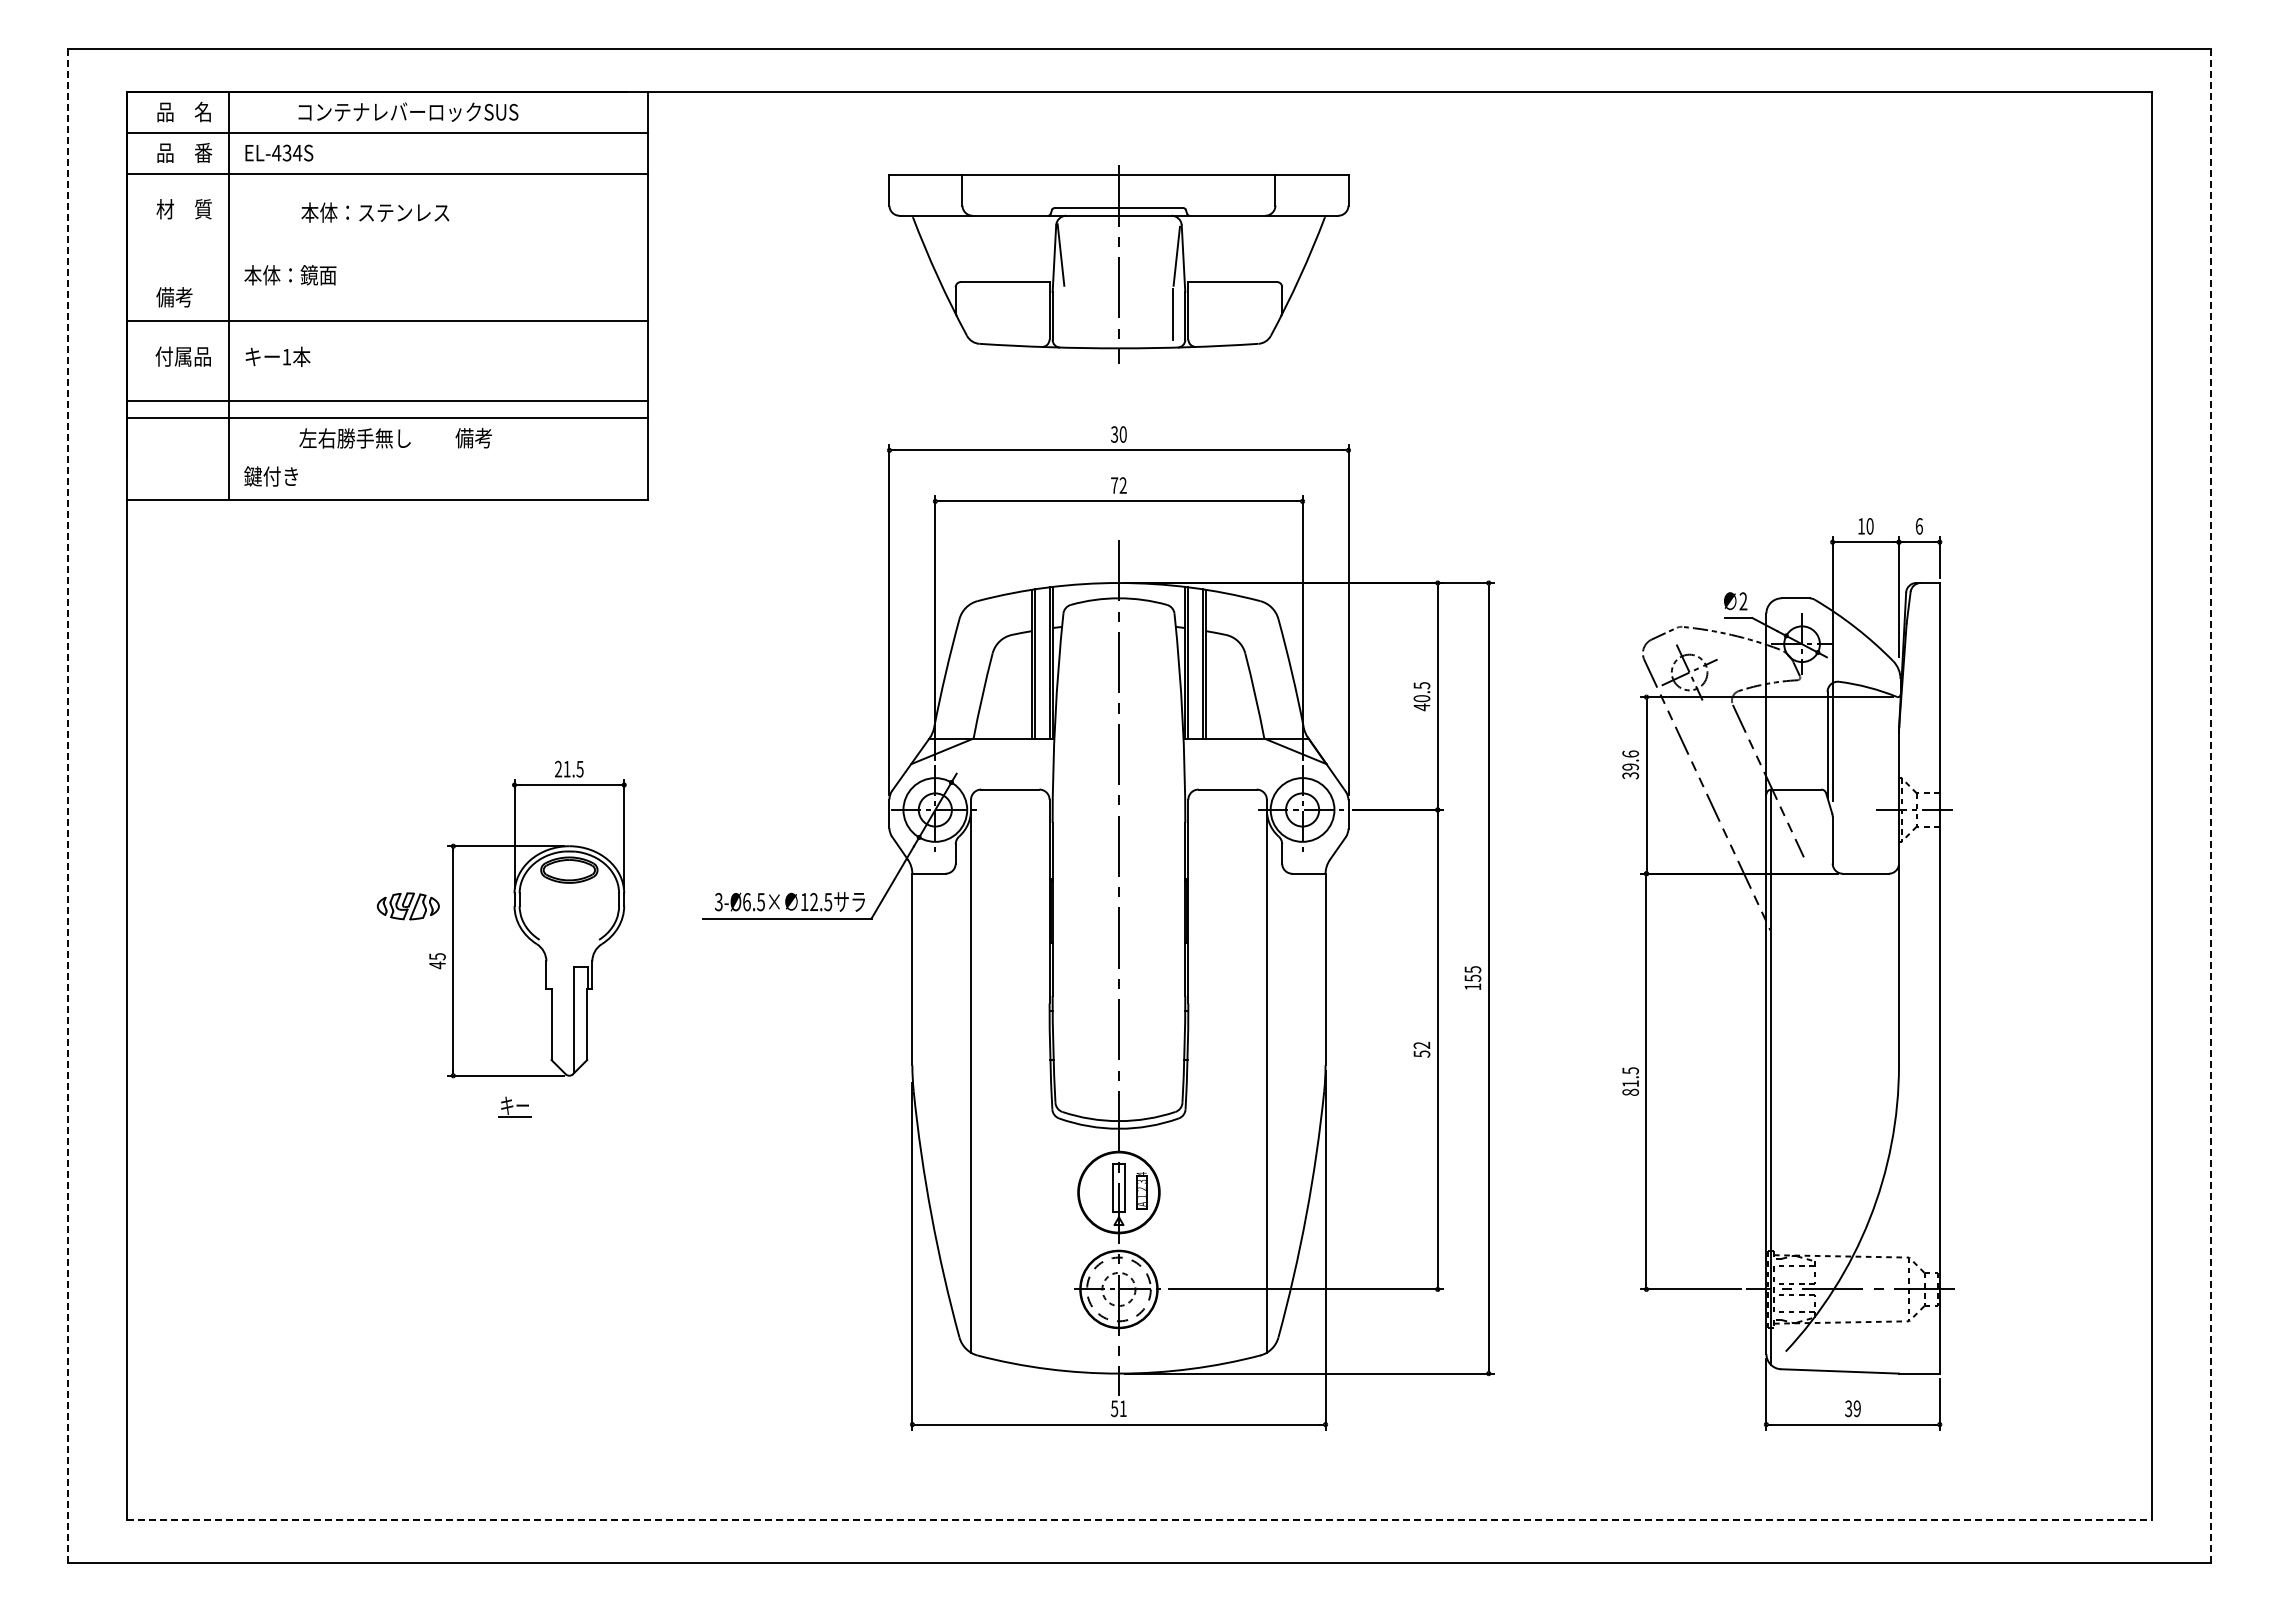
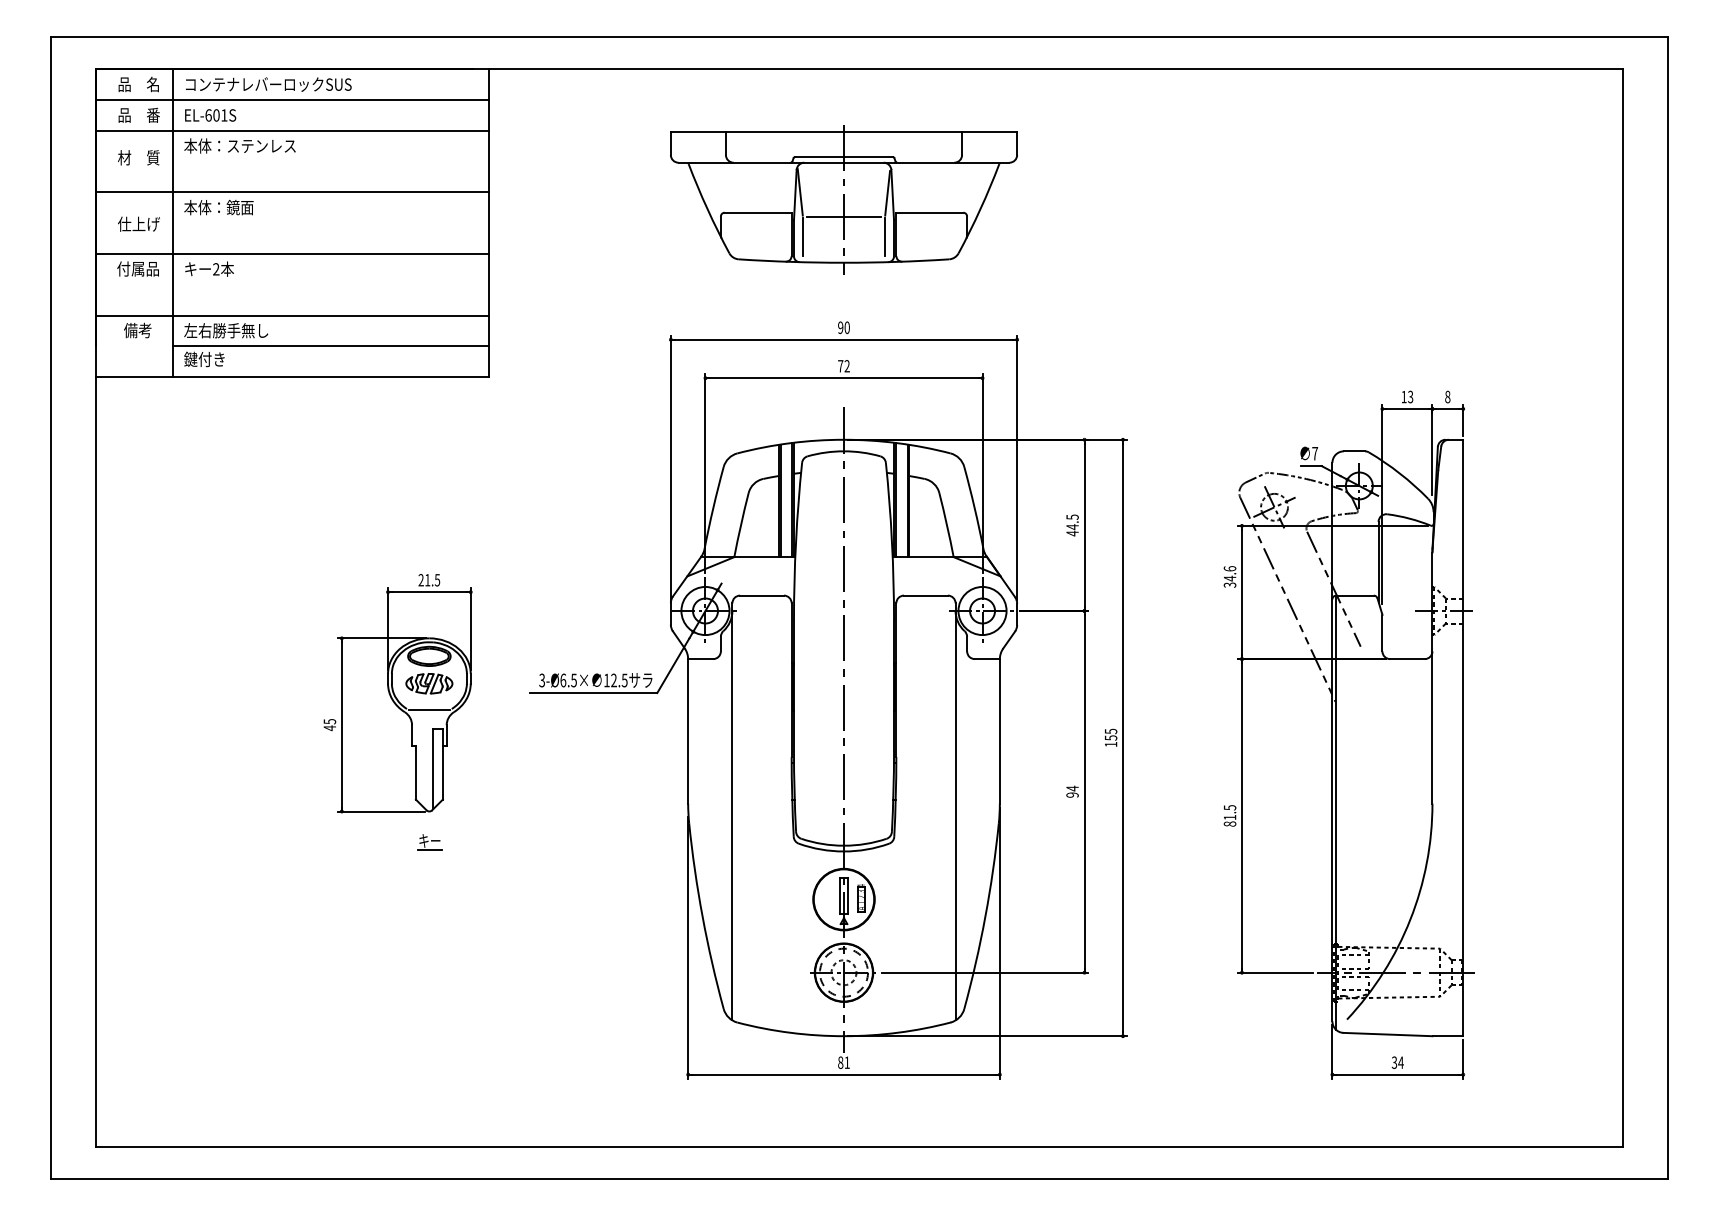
text: (408, 111) -> (268, 84), moved
text: (287, 152) -> (216, 114), EL-434S -> EL-601S
text: (375, 212) -> (240, 145), moved
line: (1118, 287) -> (843, 216), added
text: (184, 297) -> (139, 224), 備考 -> 仕上げ
line: (1064, 313) -> (802, 236), added
line: (387, 321) -> (292, 192), moved
text: (286, 356) -> (215, 268), 1 -> 2
line: (387, 400) -> (292, 253), moved
text: (1114, 434) -> (840, 327), 30 -> 90
text: (354, 438) -> (225, 330), moved
text: (473, 438) -> (137, 330), moved
line: (438, 459) -> (330, 346), added
text: (1869, 526) -> (1410, 397), 10 -> 13
text: (1918, 526) -> (1447, 397), 6 -> 8
text: (1743, 601) -> (1315, 453), 2 -> 7
text: (1421, 698) -> (1072, 526), 40.5 -> 44.5
text: (1630, 766) -> (1229, 578), 39.6 -> 34.6
line: (2210, 805) -> (1667, 607), dashed -> solid
line: (68, 806) -> (51, 608), dashed -> solid
part: (408, 906) -> (429, 683), moved
line: (569, 941) -> (429, 710), added
text: (1421, 1049) -> (1072, 791), 52 -> 94
part: (514, 1106) -> (429, 841), moved
text: (1114, 1408) -> (840, 1062), 51 -> 81
text: (1857, 1408) -> (1401, 1062), 39 -> 34
line: (1139, 1520) -> (859, 1147), dashed -> solid

